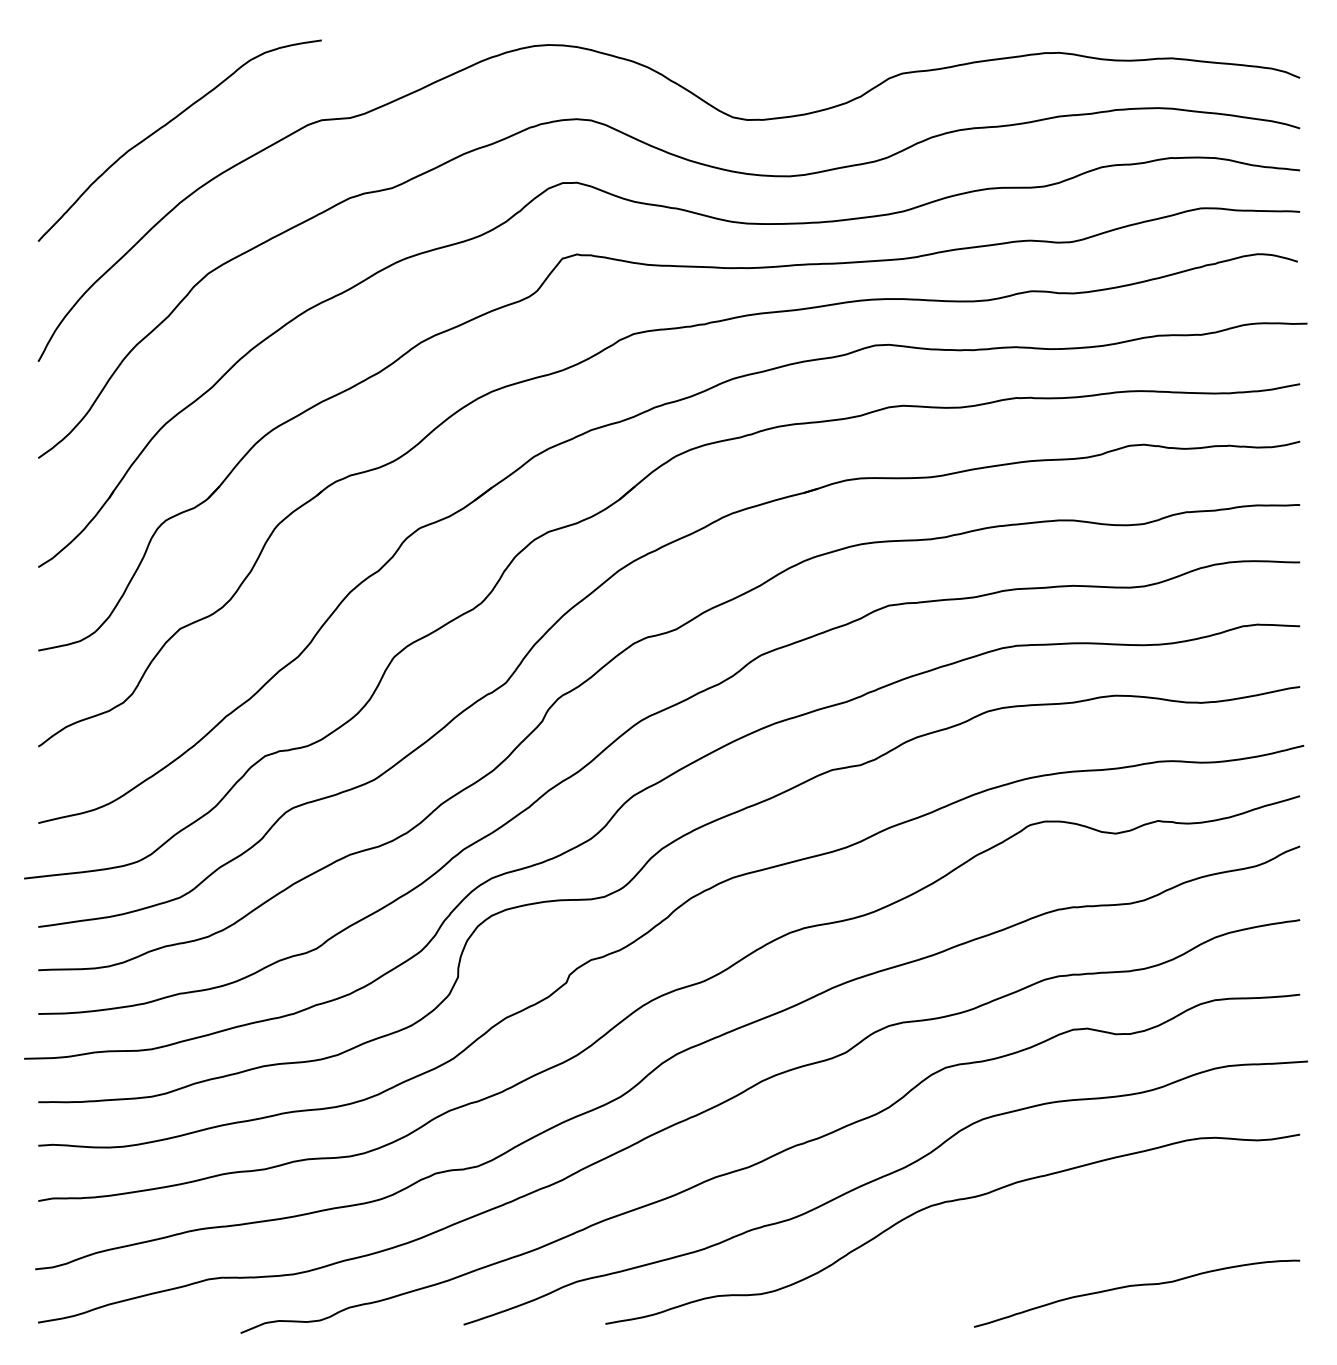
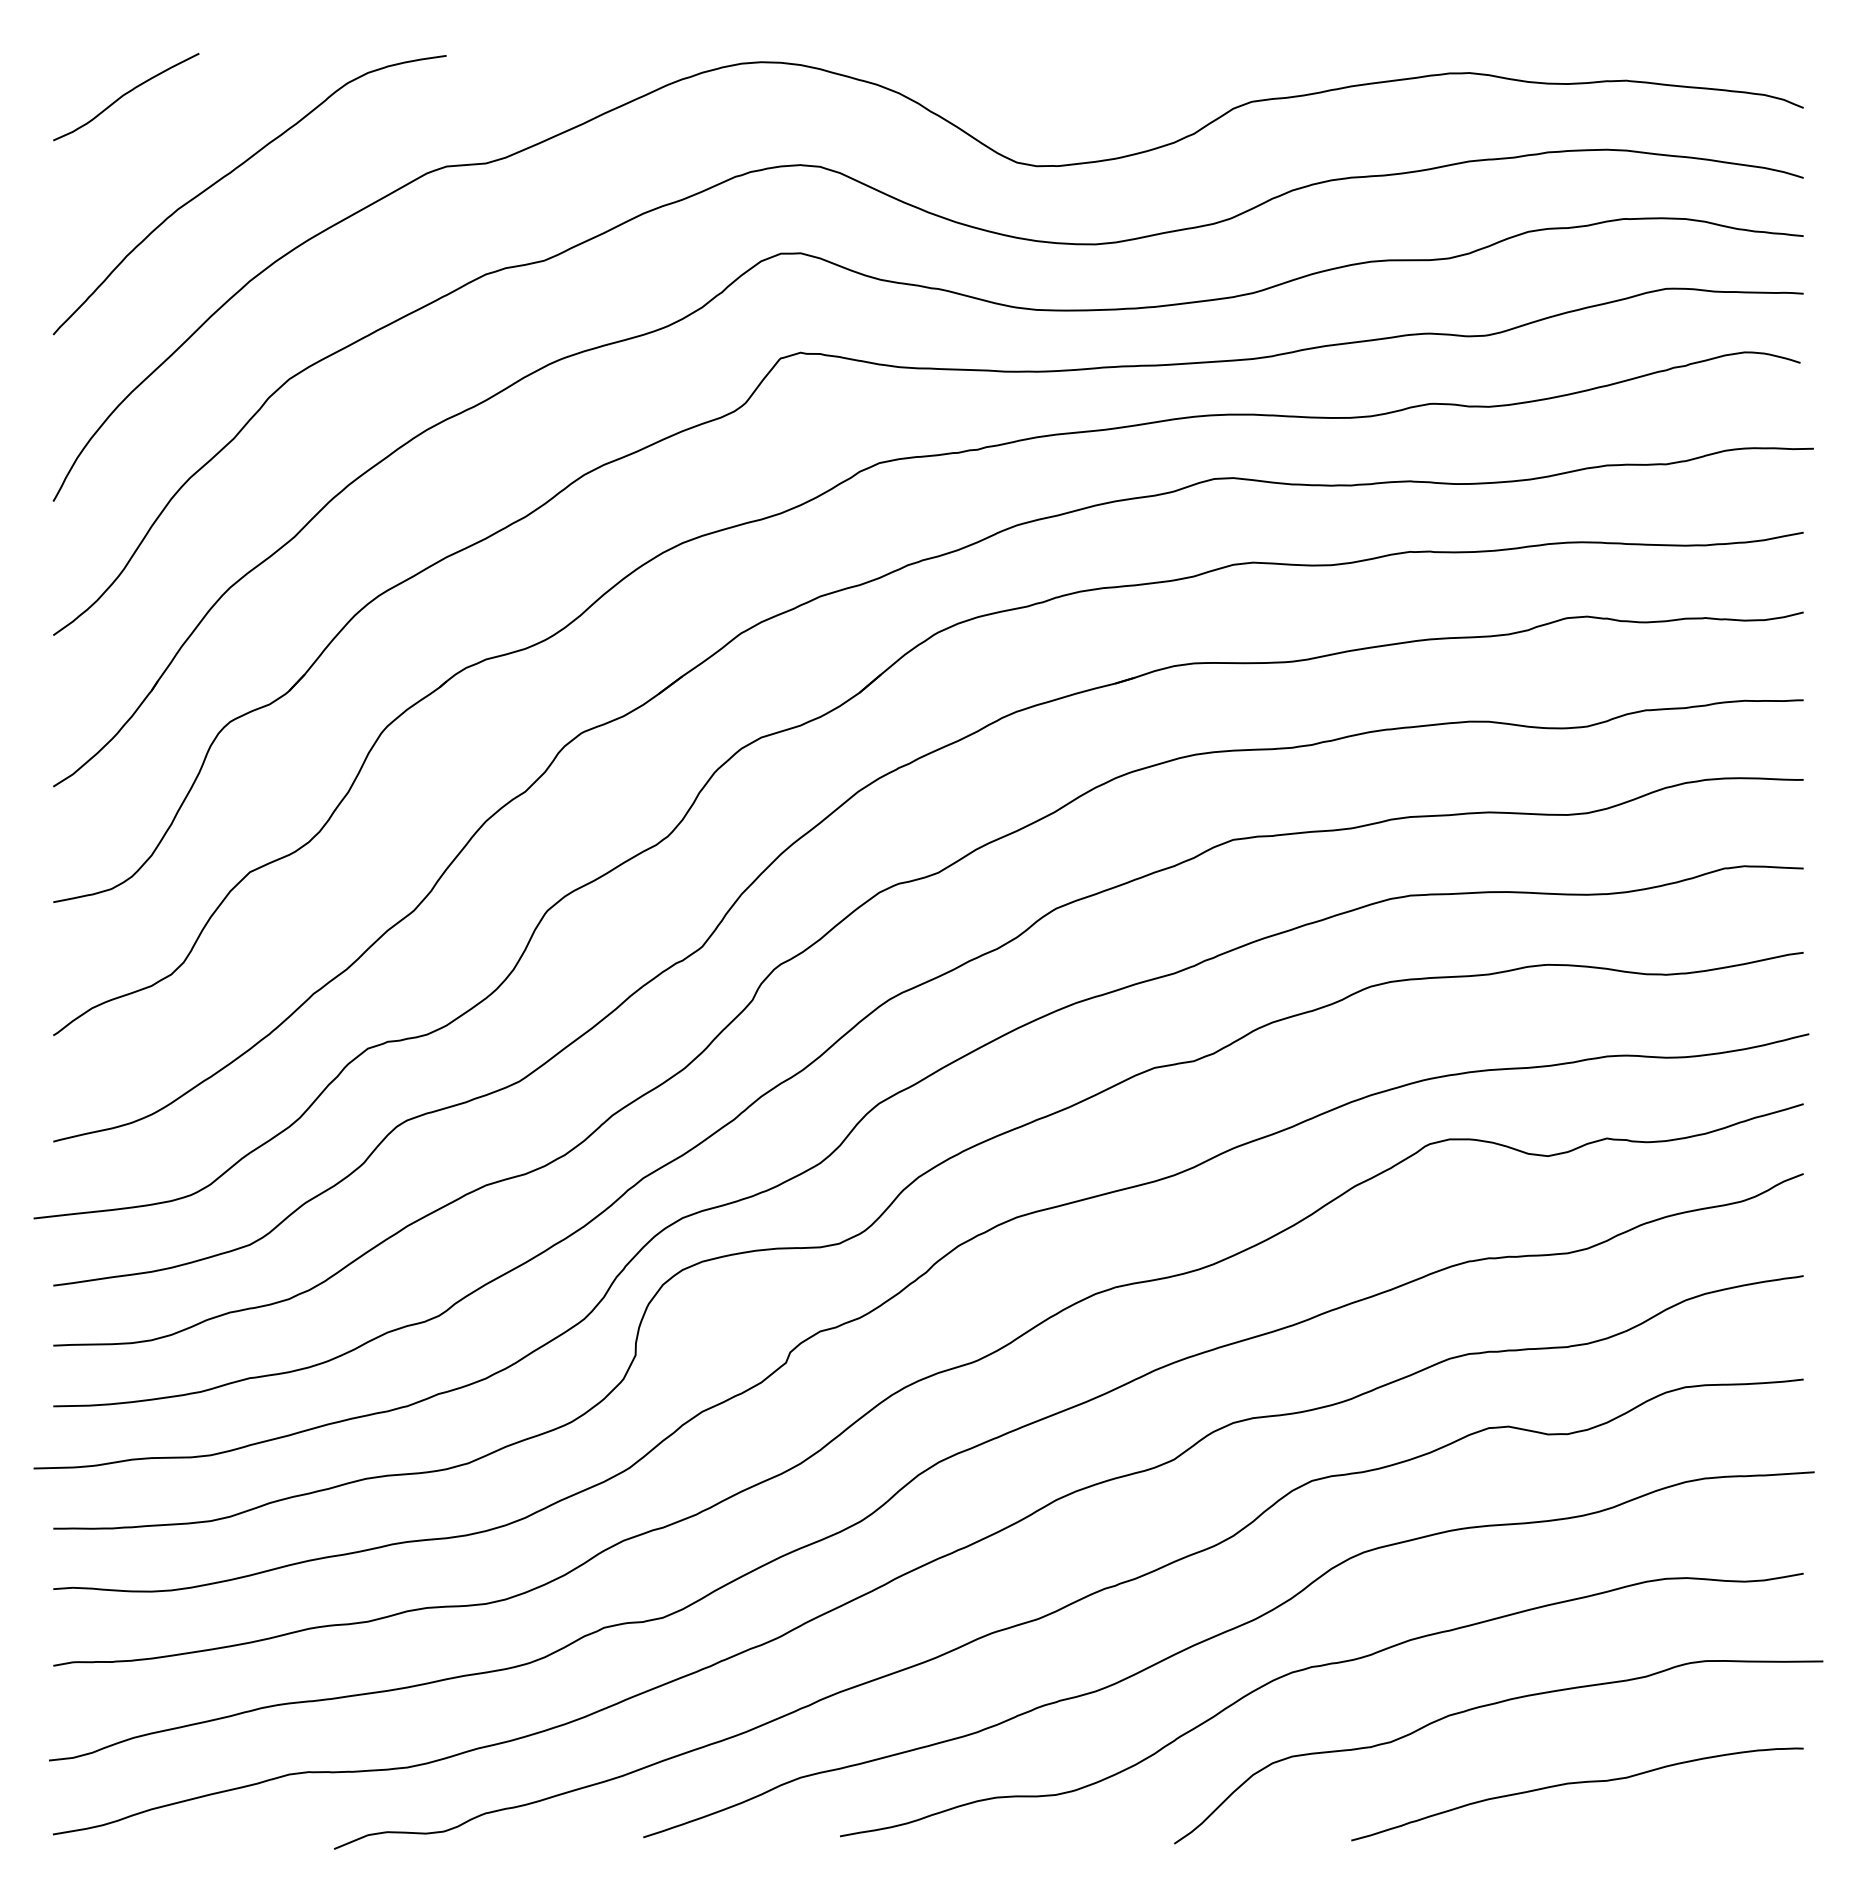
curve: (90, 69) -> (125, 95), added
curve: (1072, 1230) -> (1487, 1706), added

